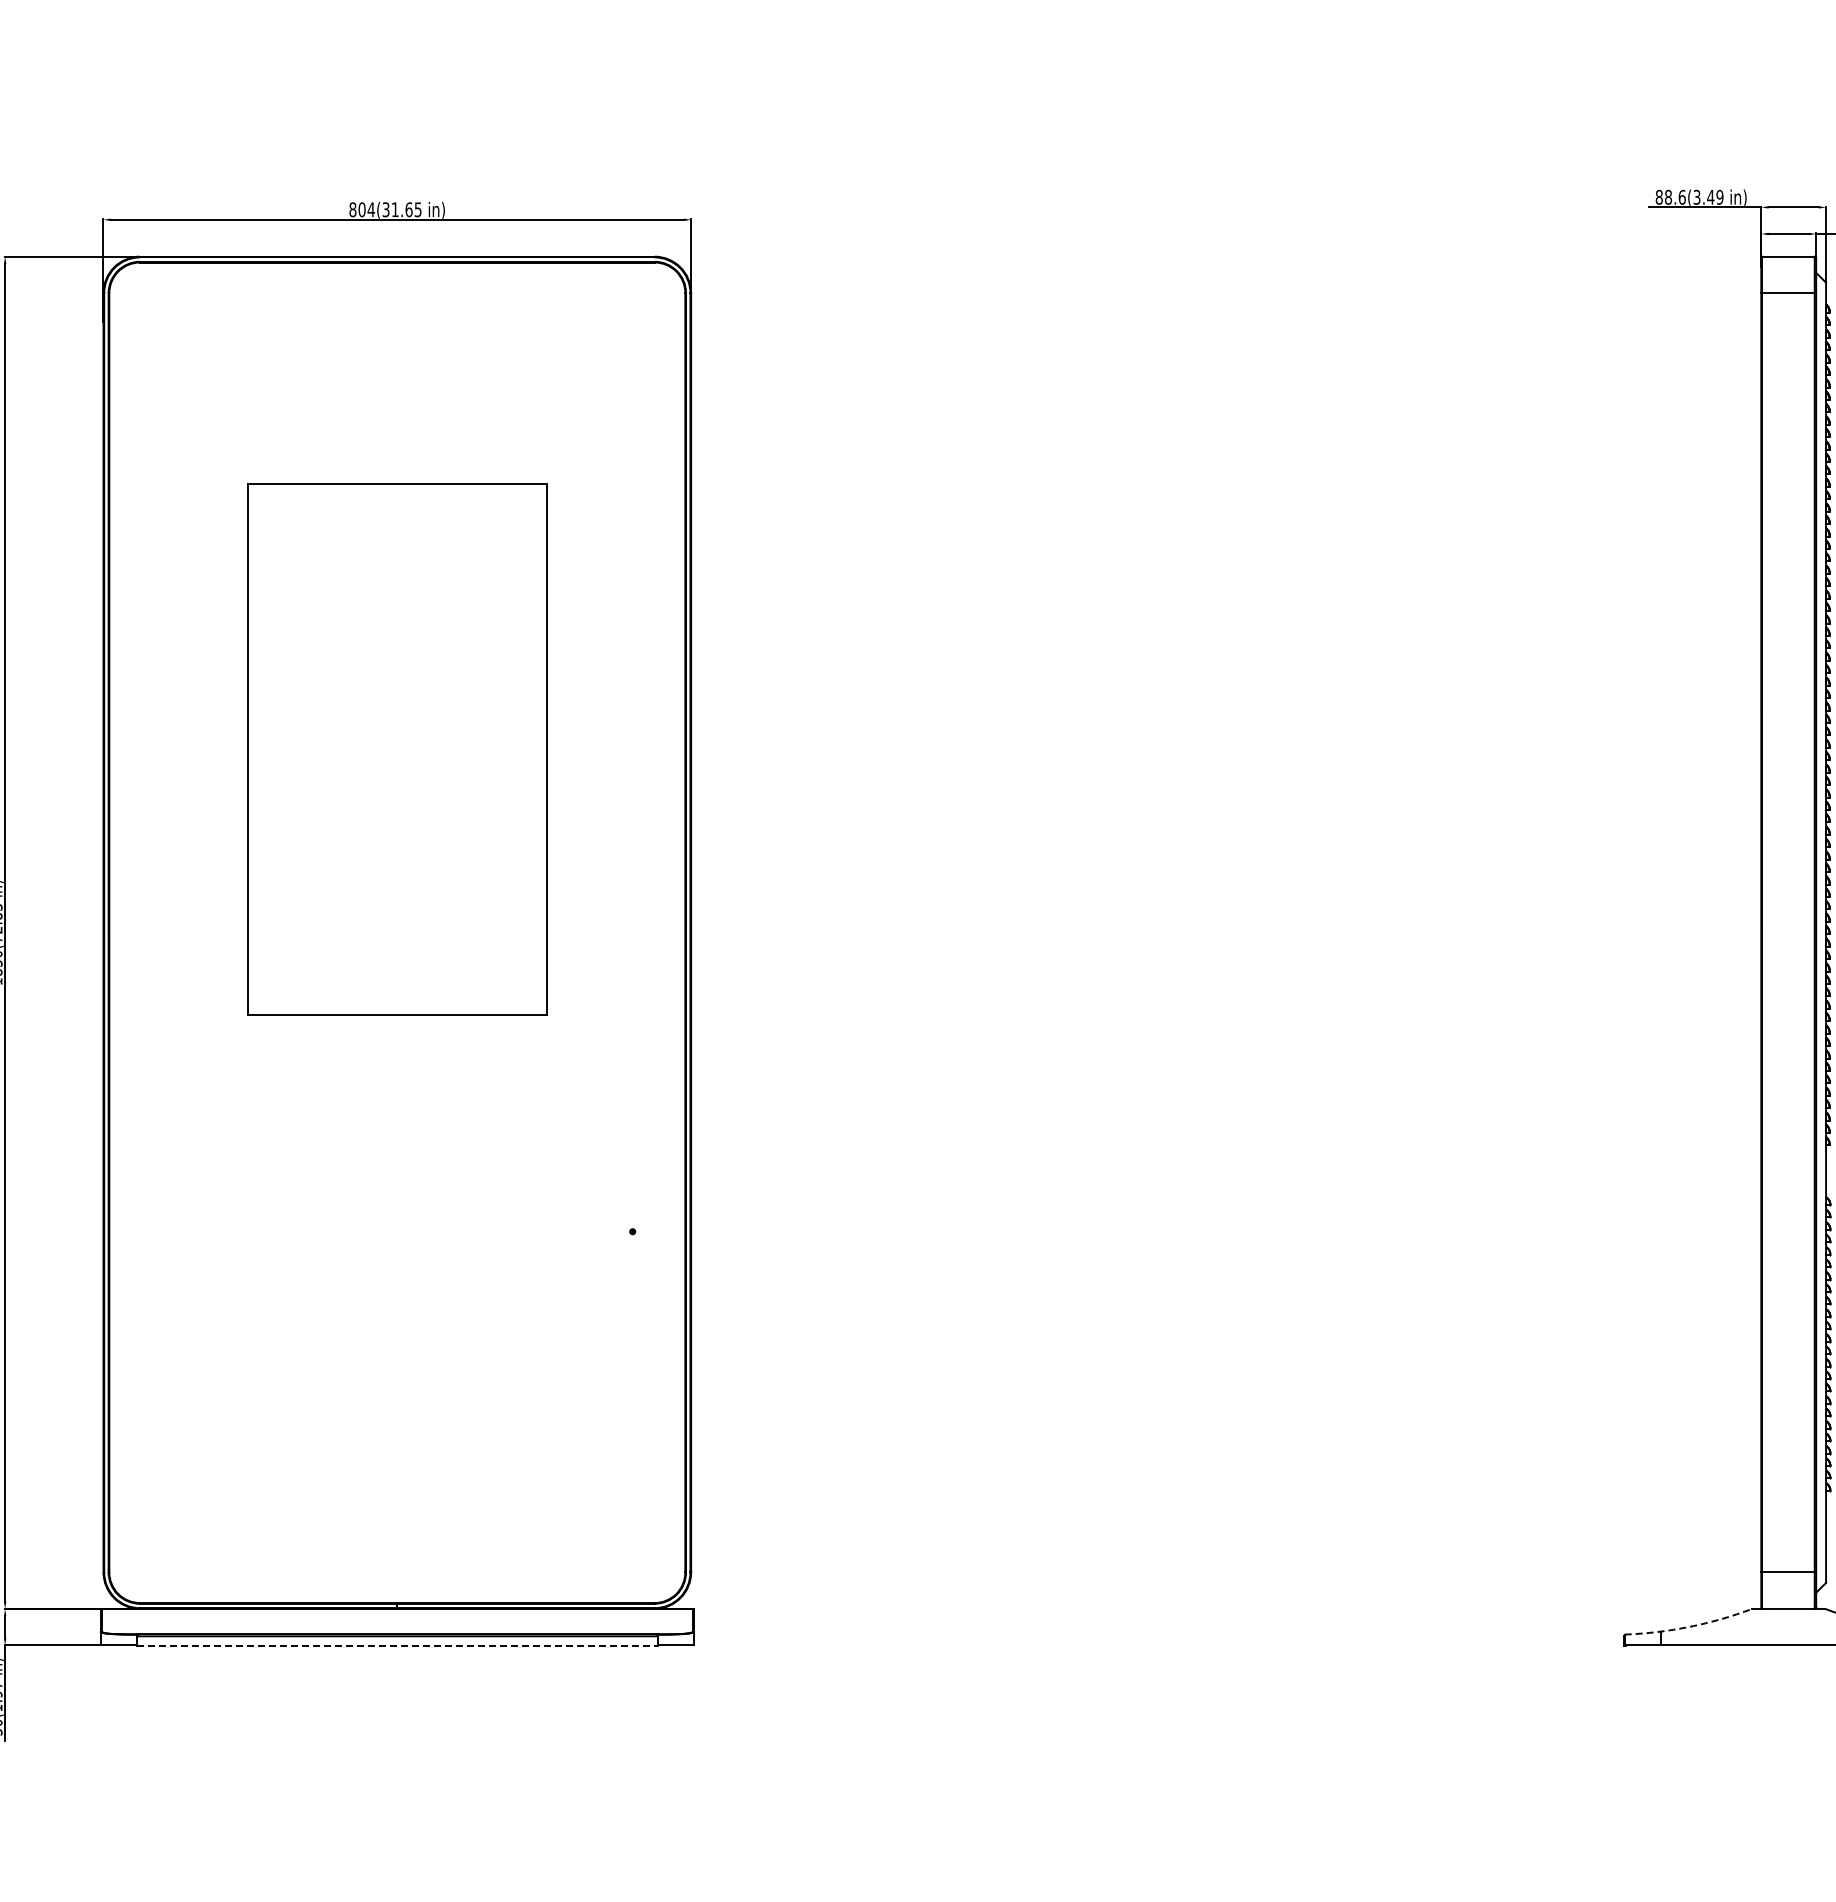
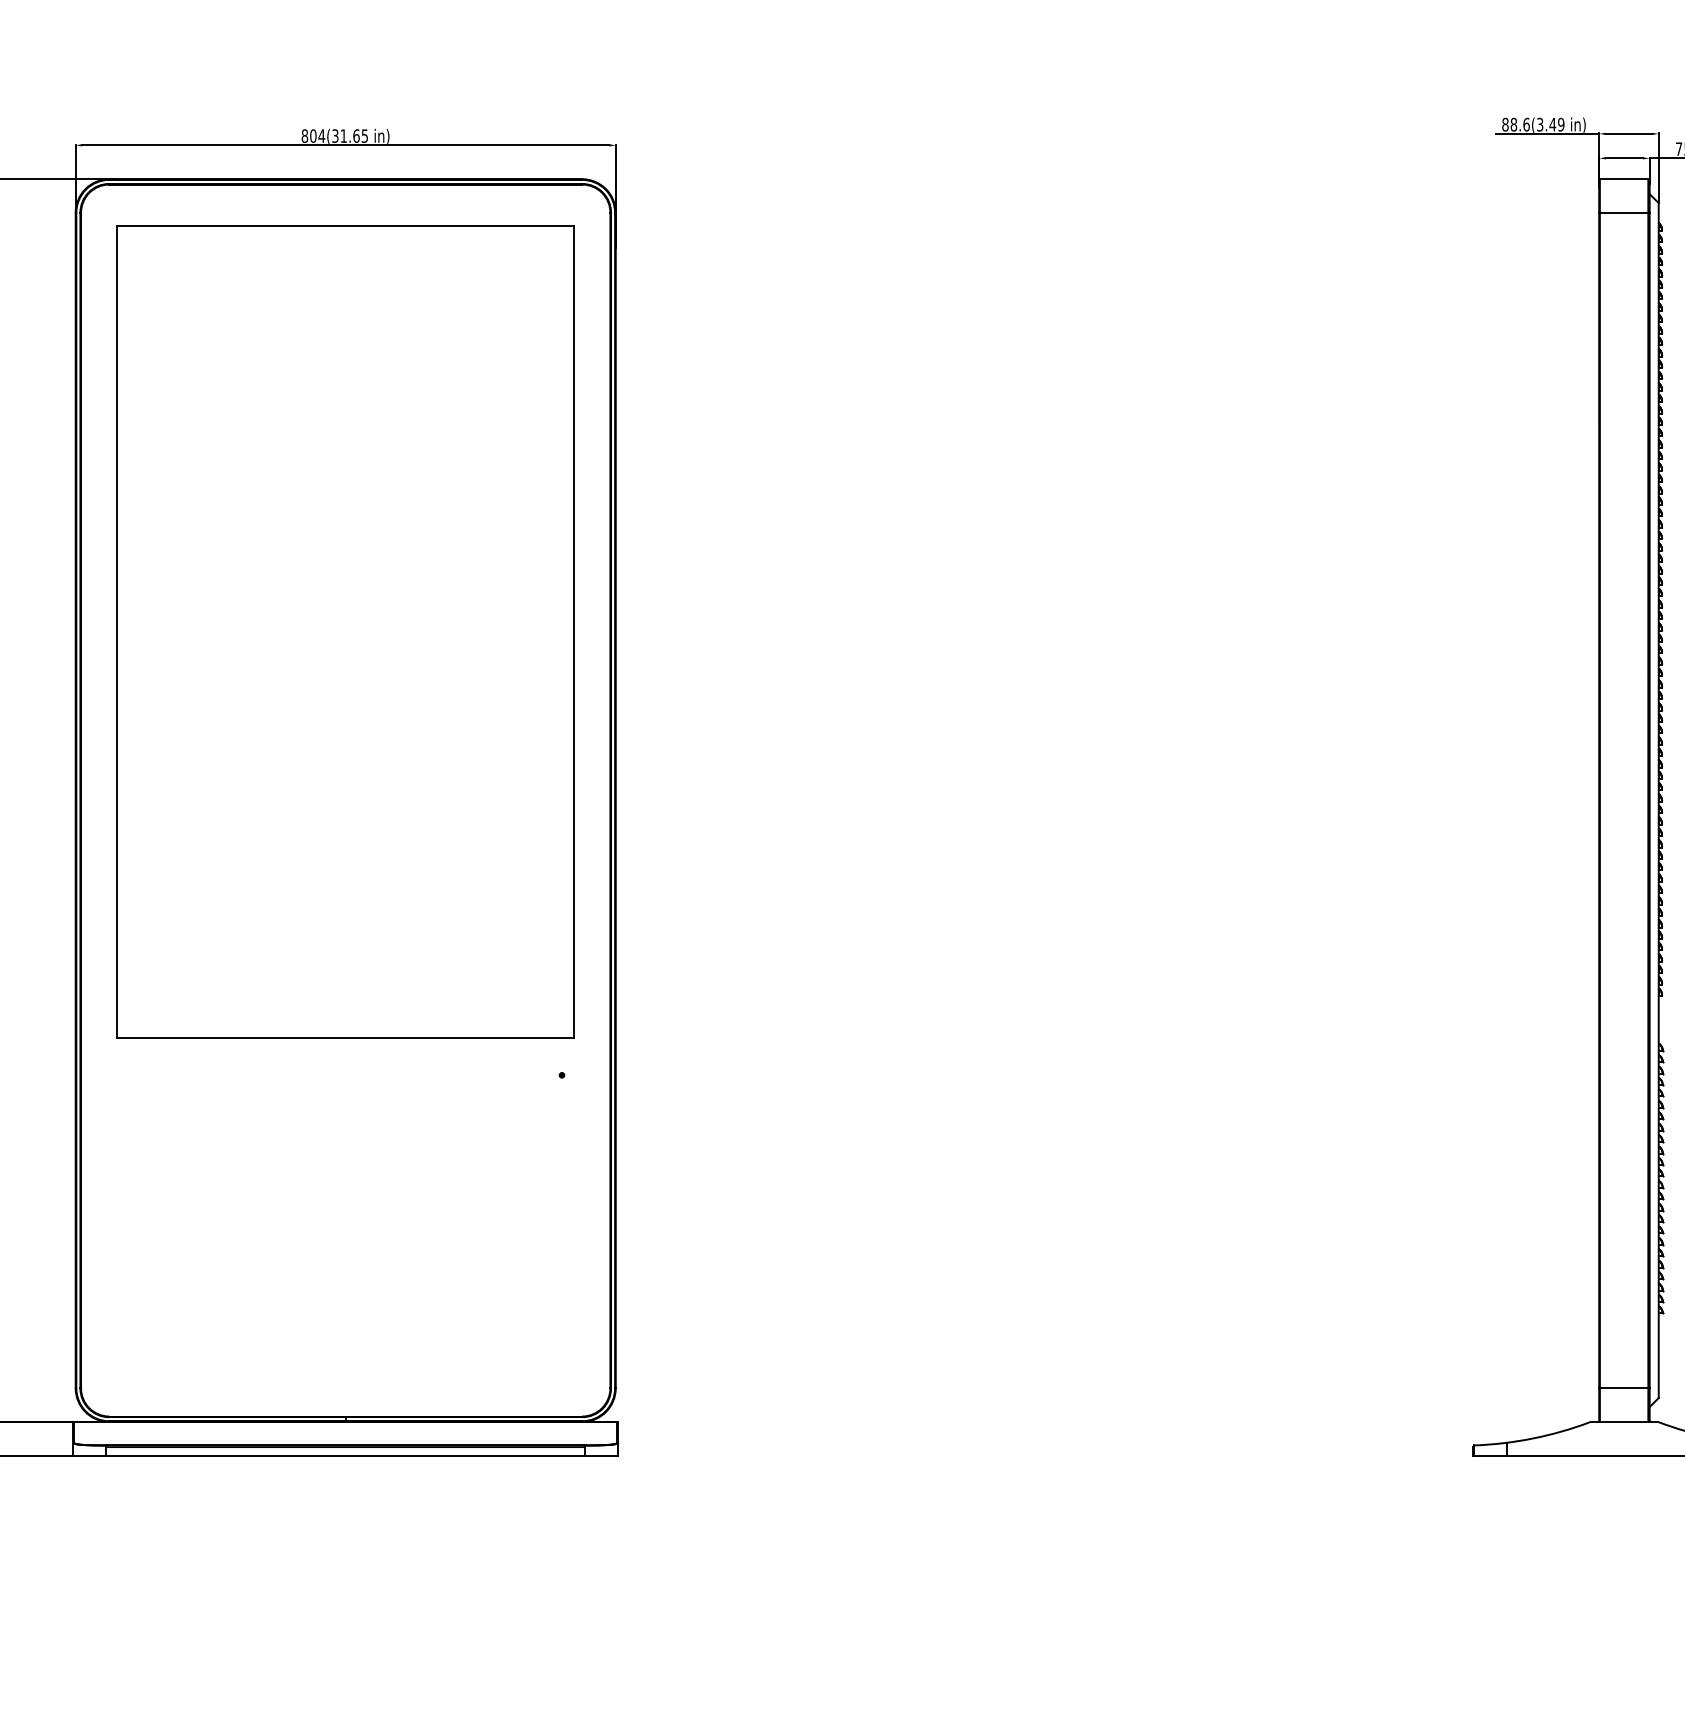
part: (397, 749) -> (345, 632), size x1.67
arc: (1689, 1626) -> (1533, 1438), dashed -> solid
line: (397, 1645) -> (345, 1455), dashed -> solid

